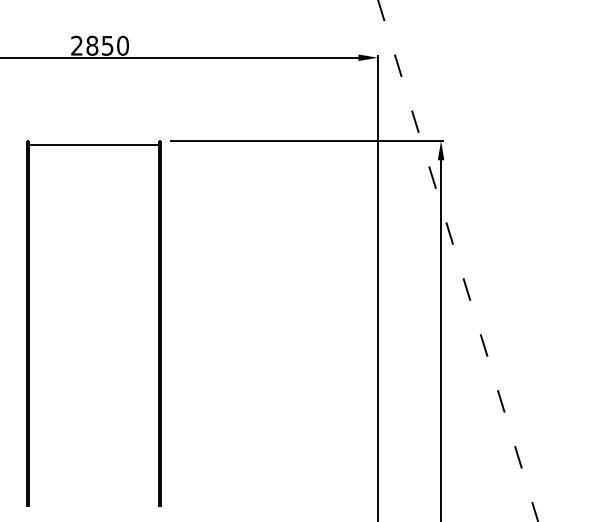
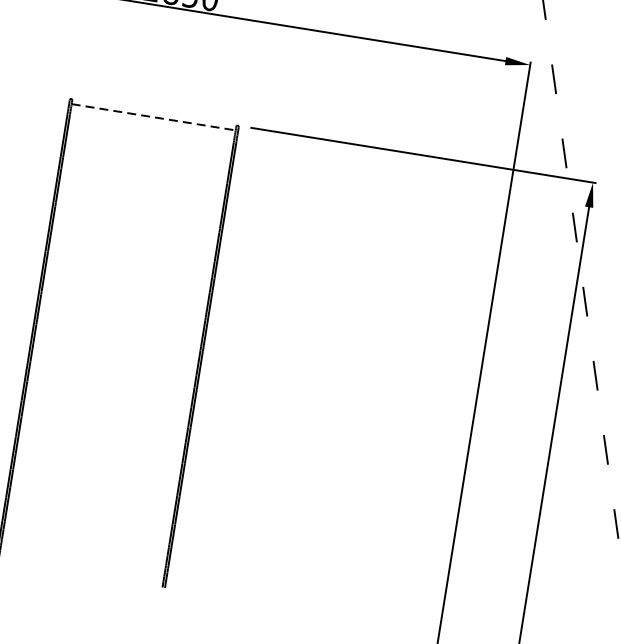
line: (93, 144) -> (153, 117), solid -> dashed

